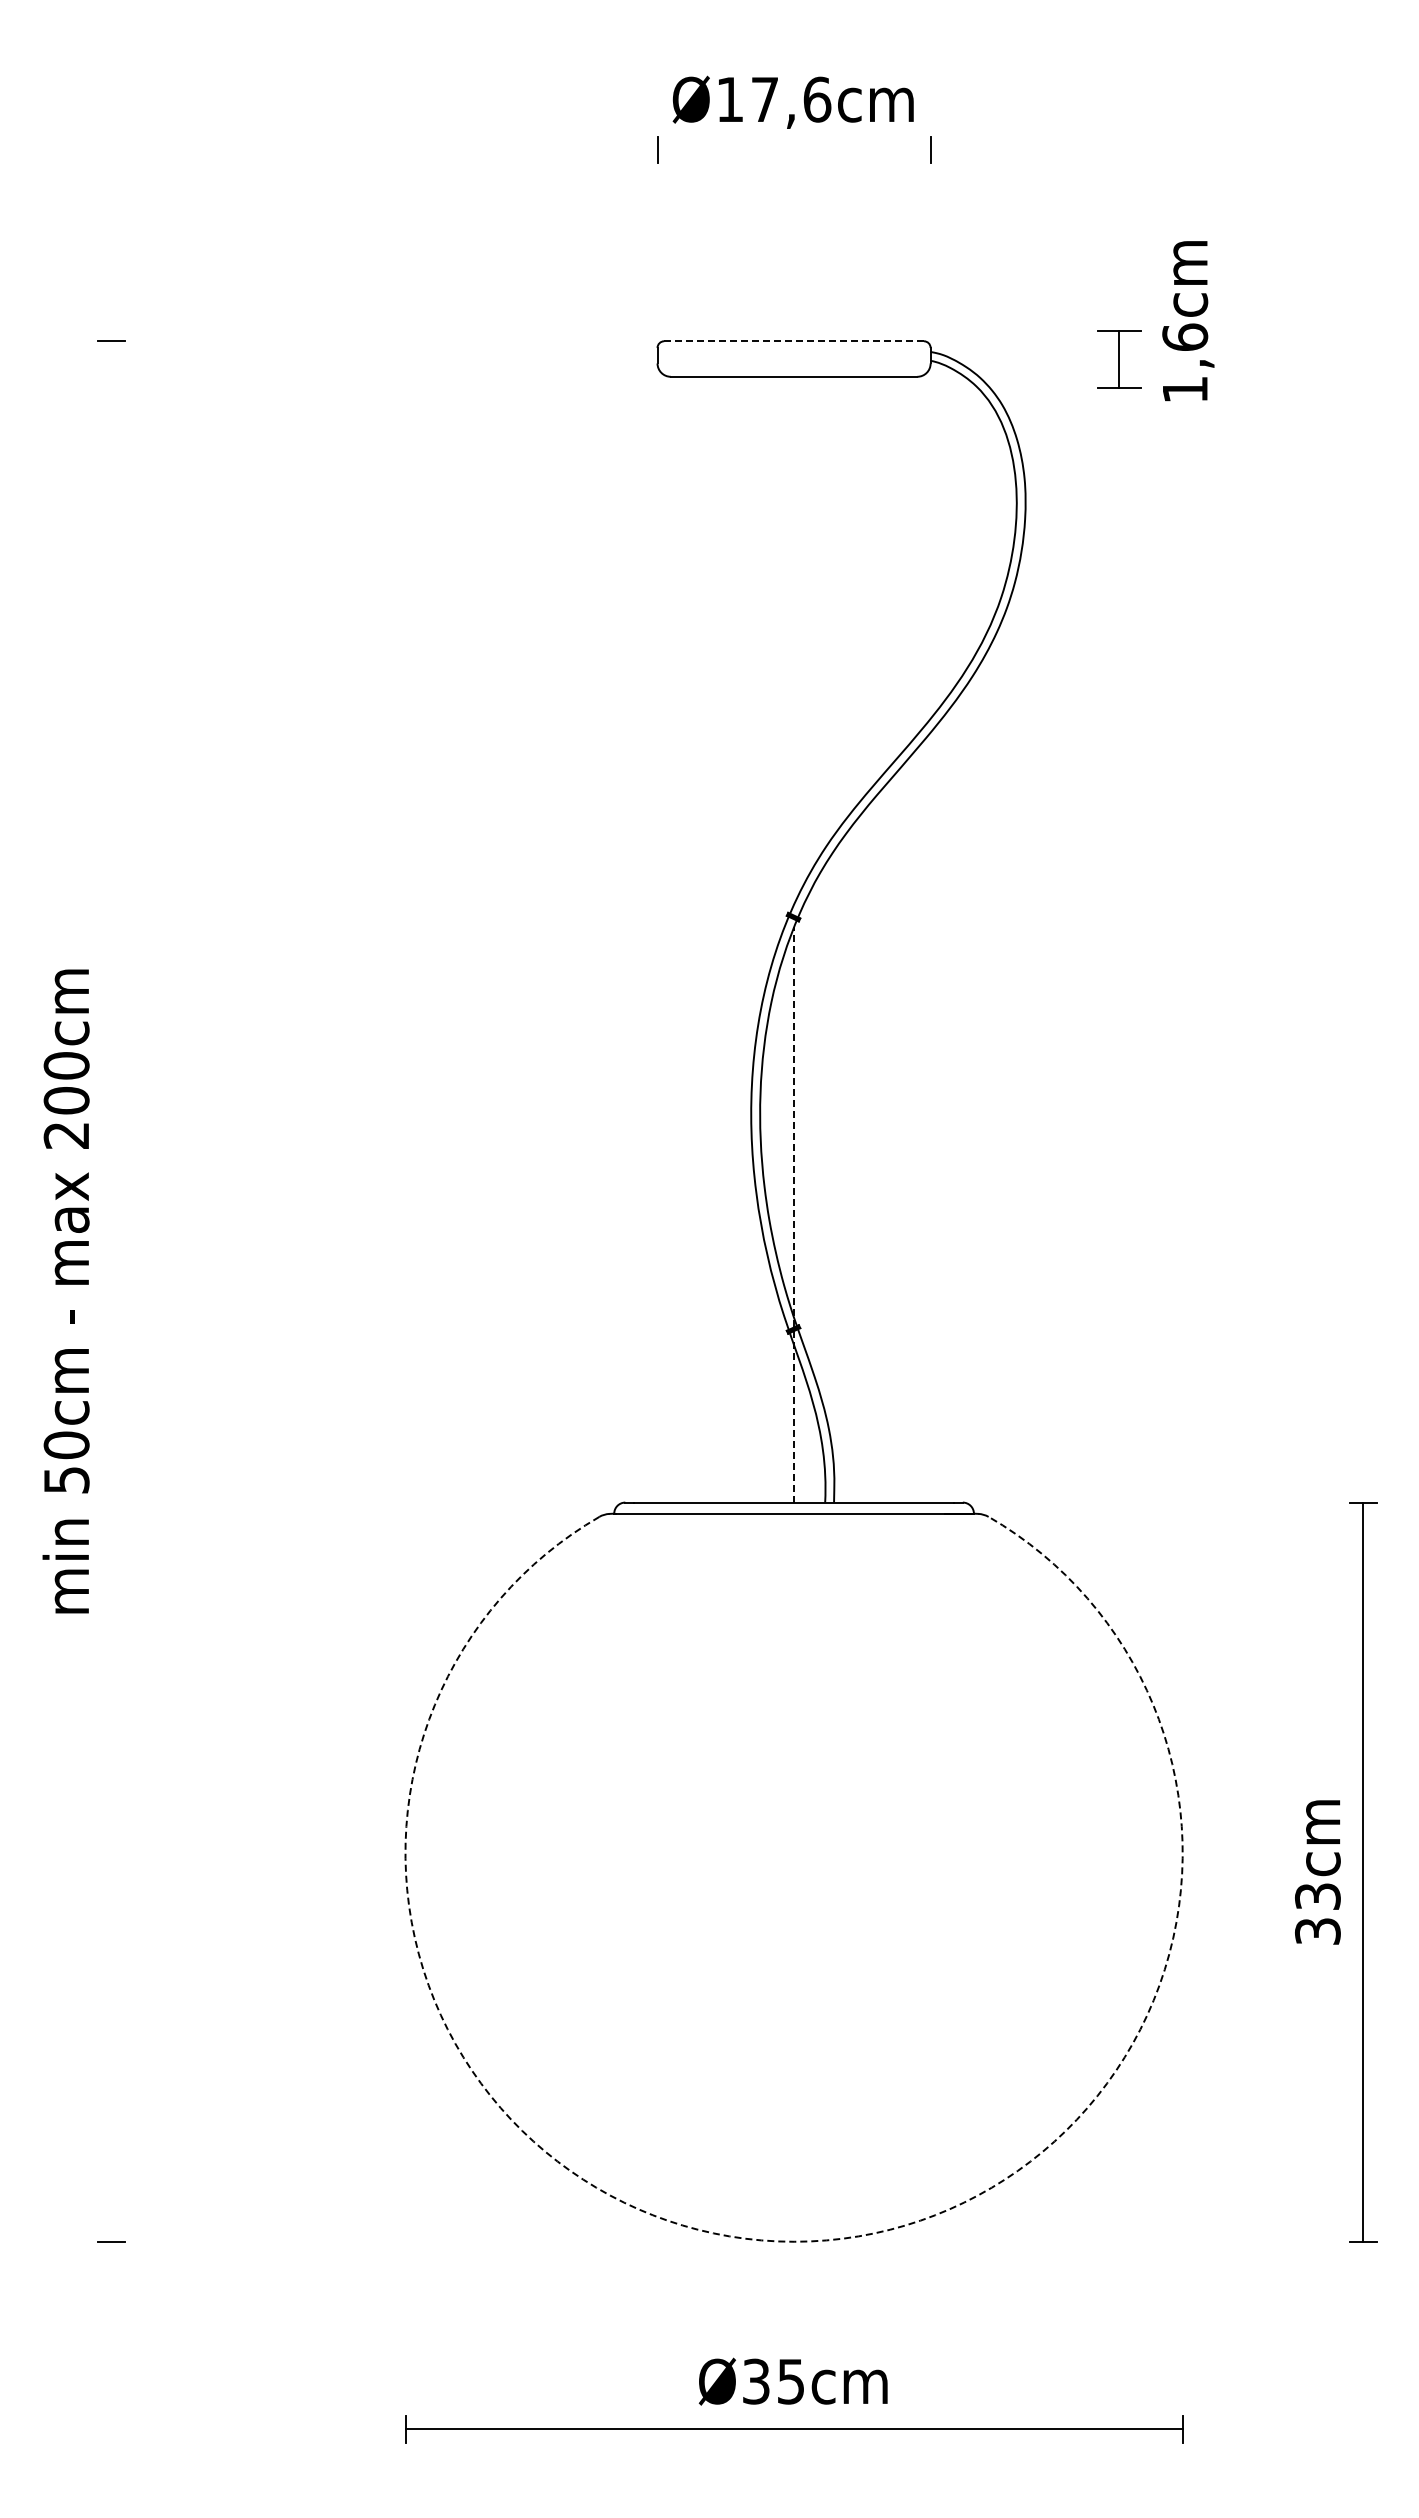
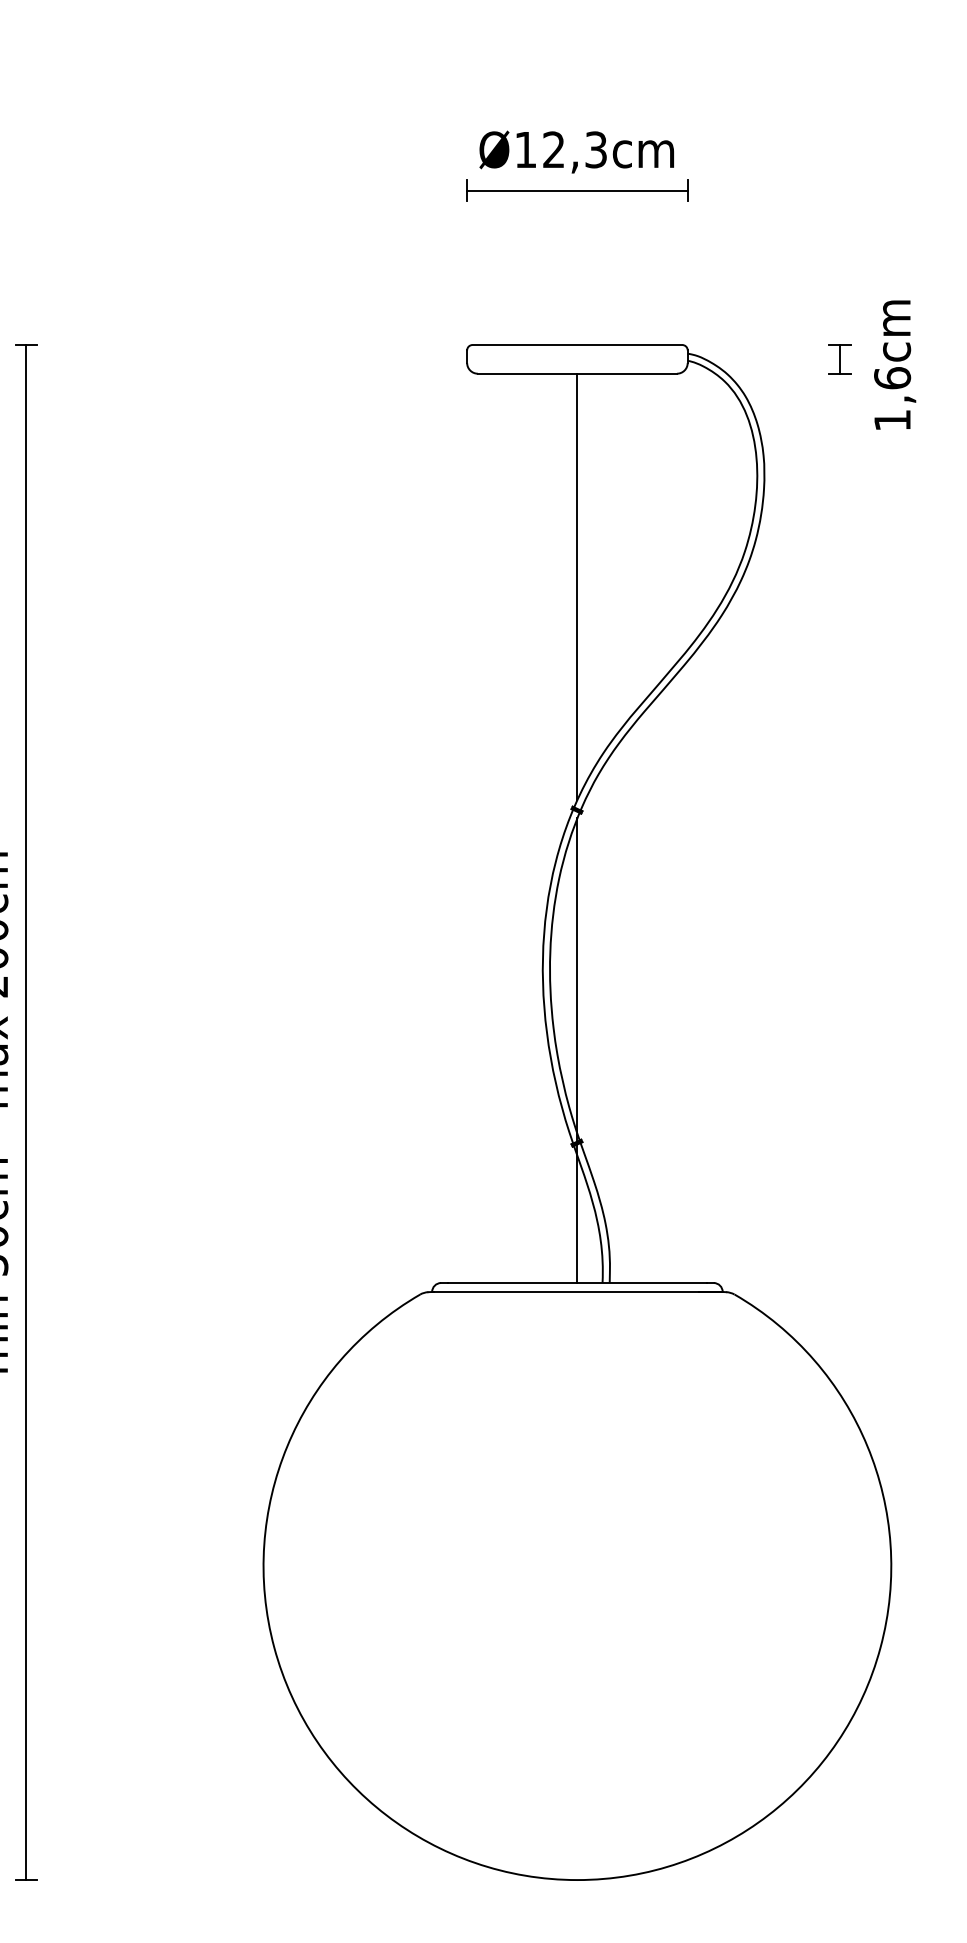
text: (791, 99) -> (575, 149), Ø17,6cm -> Ø12,3cm
line: (793, 150) -> (576, 190), added
text: (1188, 321) -> (895, 365), moved
line: (794, 341) -> (577, 345), dashed -> solid
part: (1119, 358) -> (840, 358), size x0.62
line: (794, 640) -> (577, 586), added
line: (794, 1214) -> (577, 1050), dashed -> solid
line: (111, 1291) -> (26, 1112), added
arc: (794, 2241) -> (577, 1879), dashed -> solid

